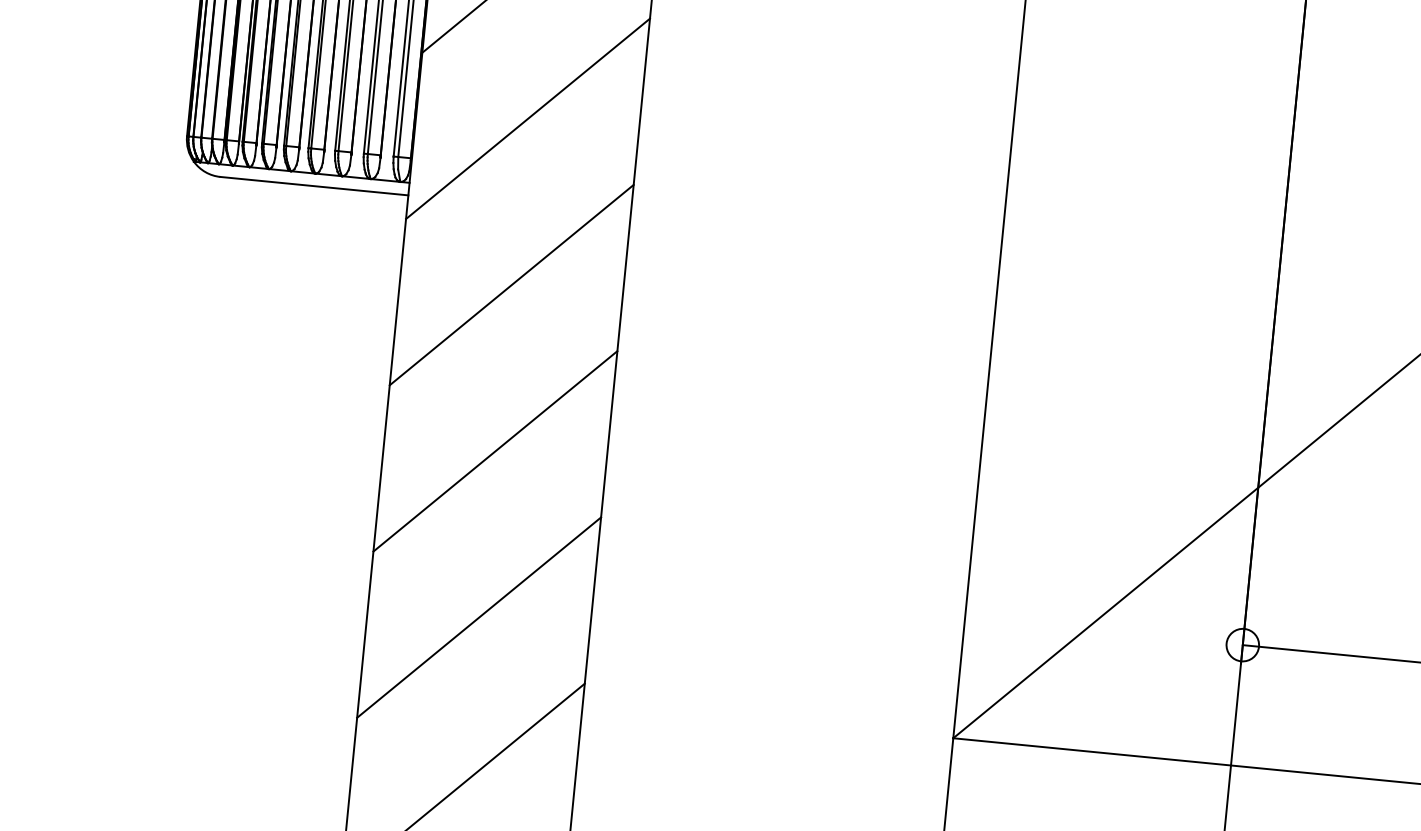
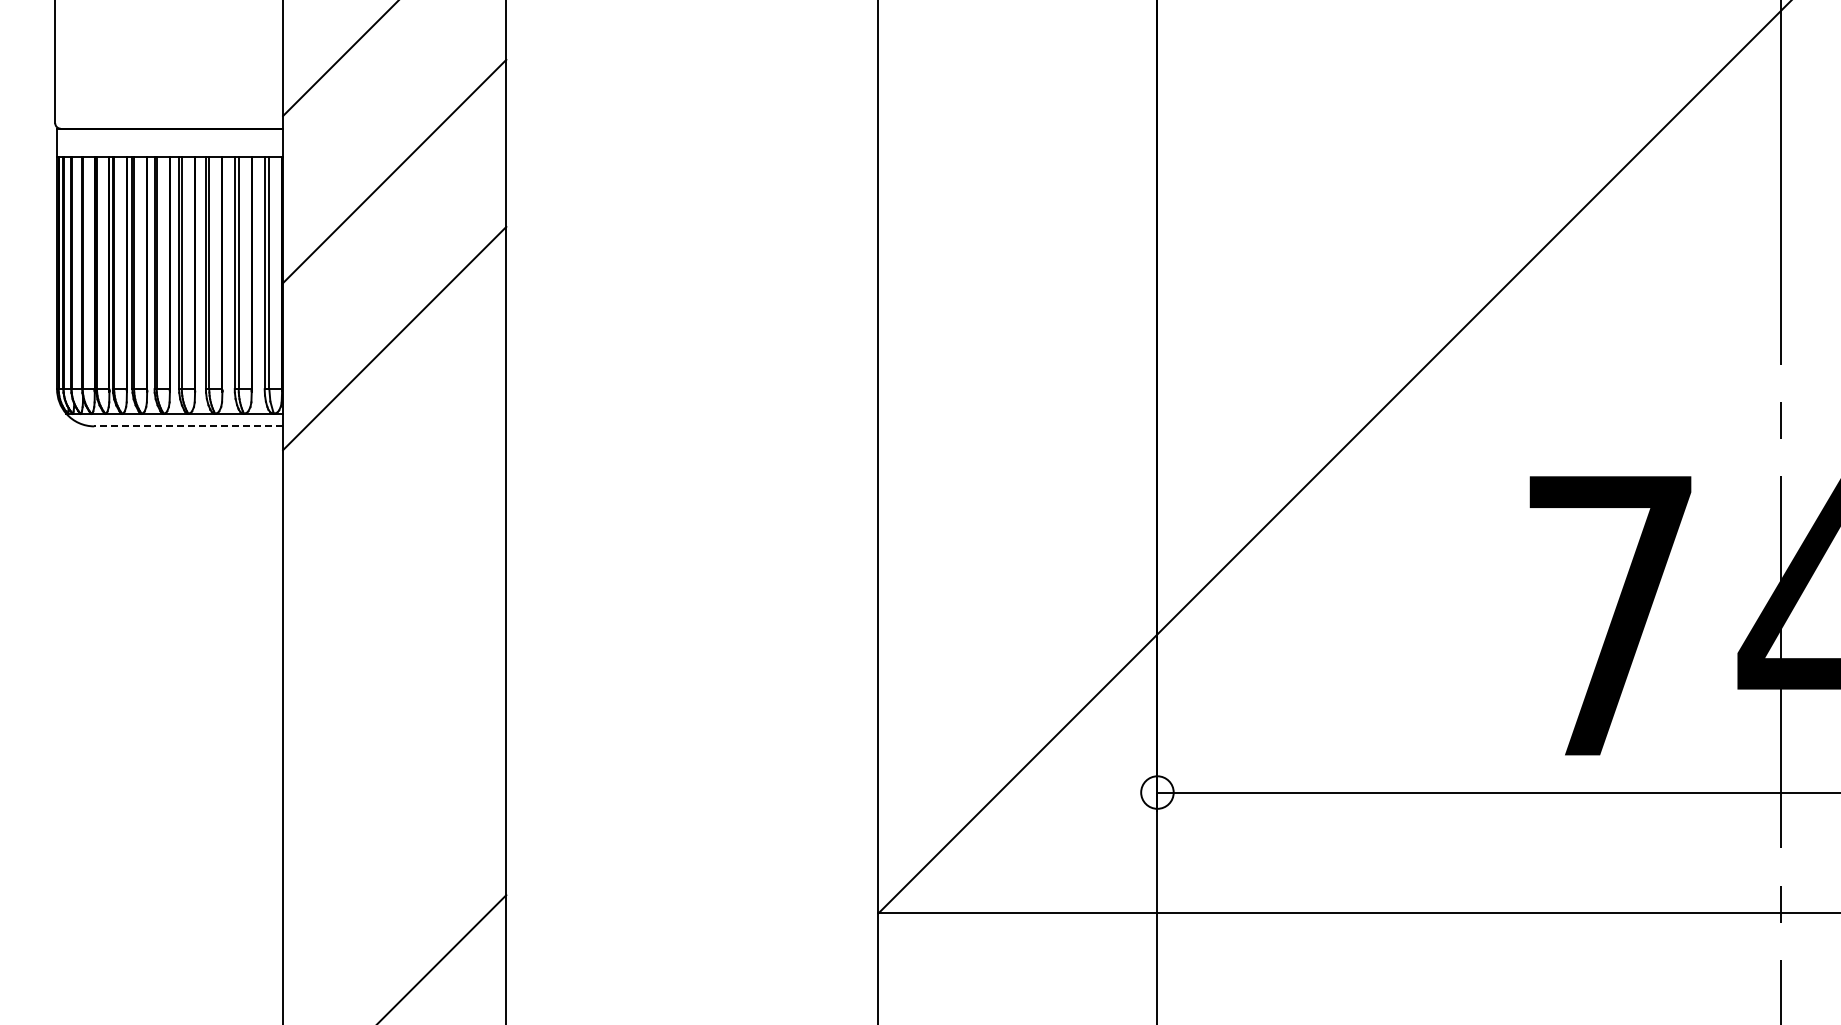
line: (314, 186) -> (188, 426), solid -> dashed
line: (511, 284) -> (394, 505), removed
line: (495, 451) -> (394, 672), removed
line: (478, 617) -> (394, 839), removed

